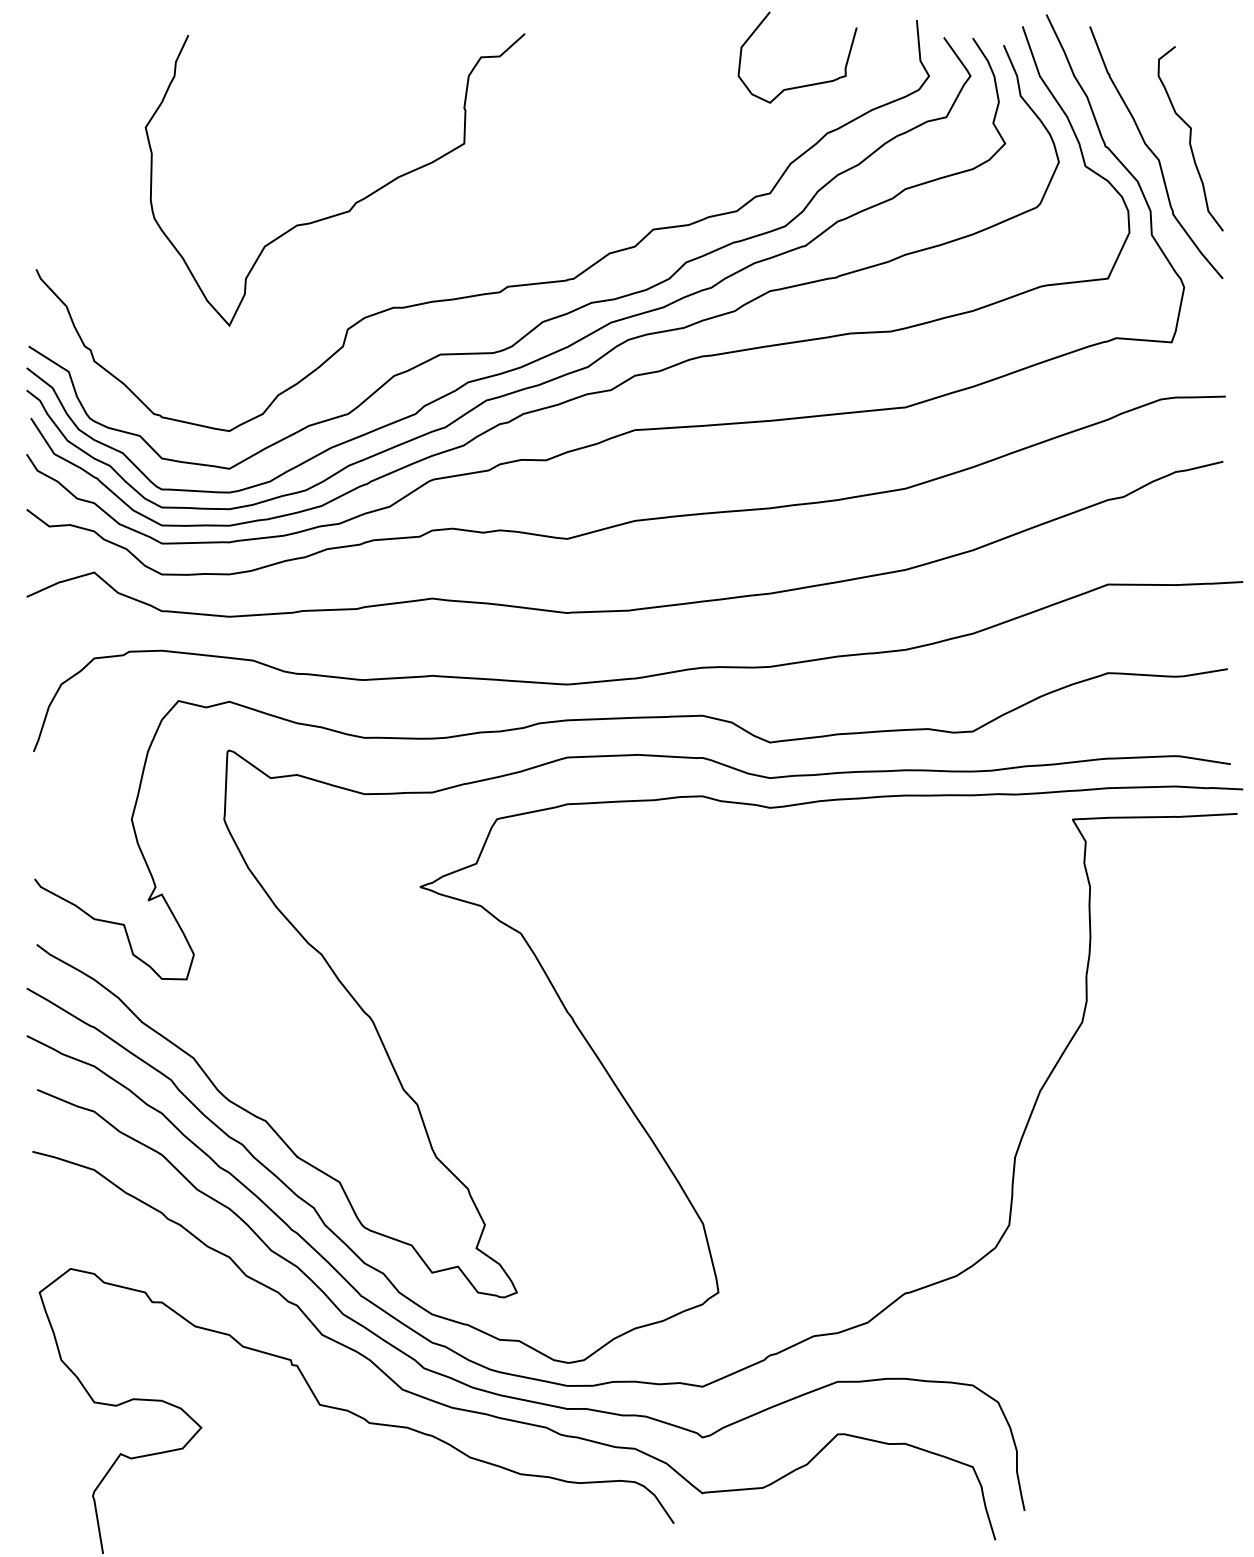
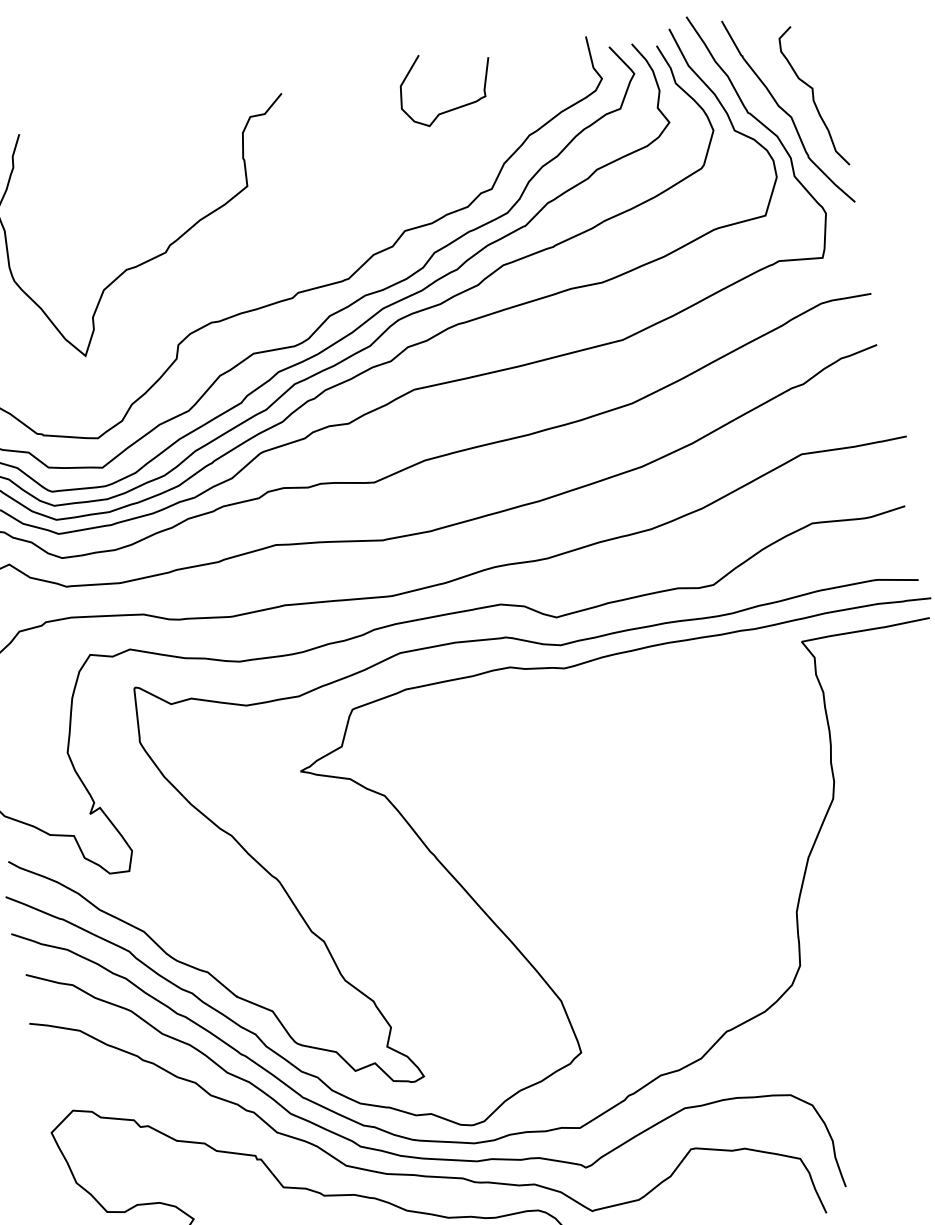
curve: (801, 85) -> (452, 108), moved

